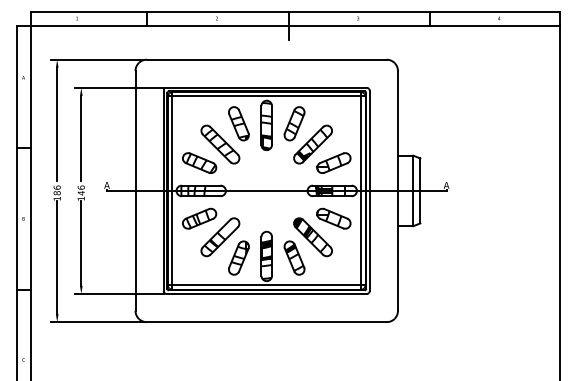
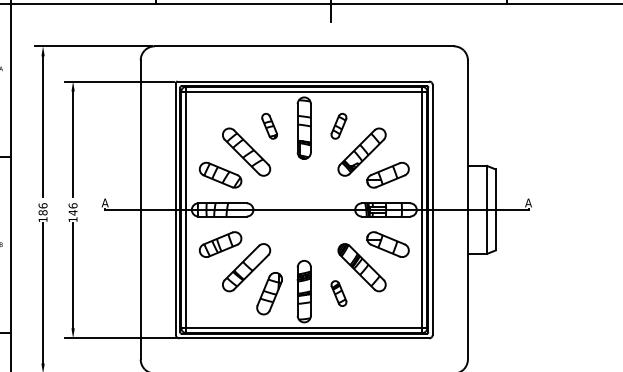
part: (238, 123) -> (269, 125), size x0.6
part: (294, 123) -> (338, 125), size x0.6
part: (294, 257) -> (338, 292), size x0.6

